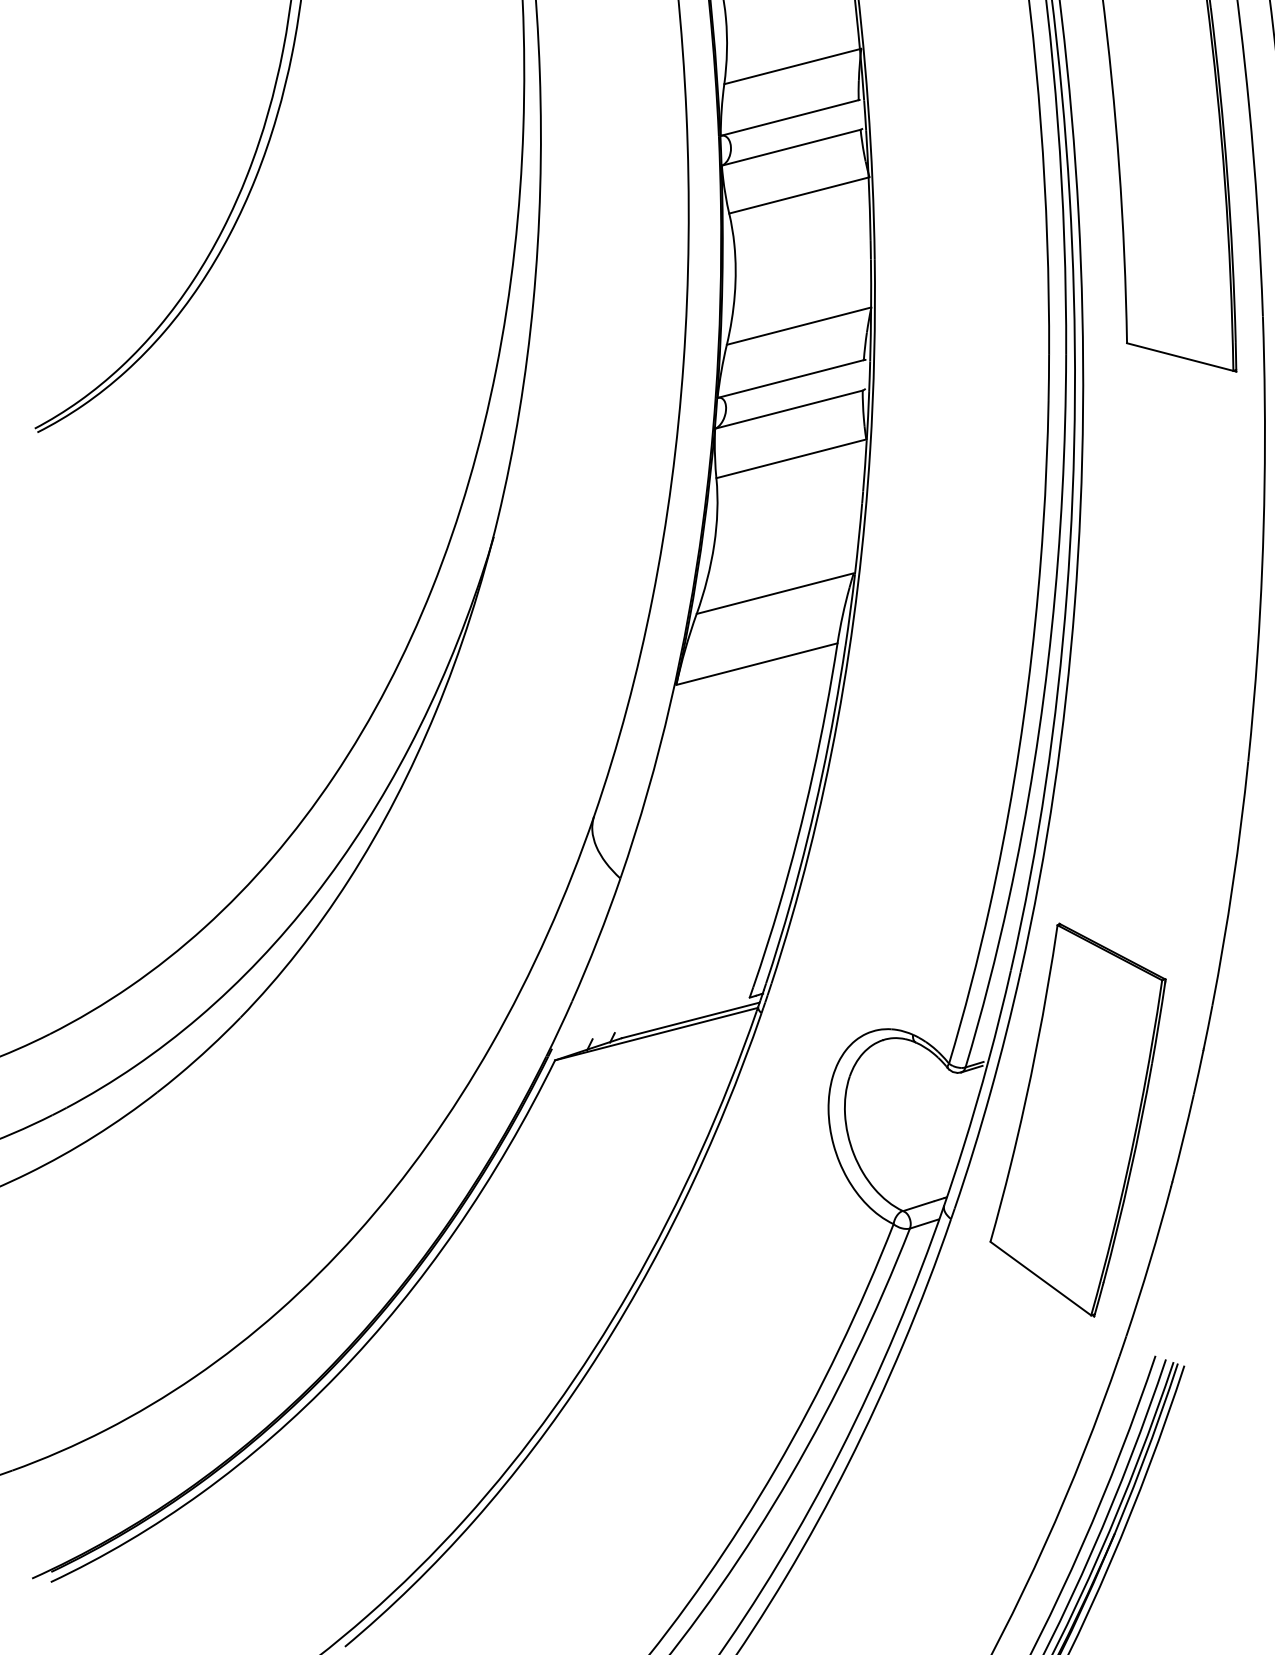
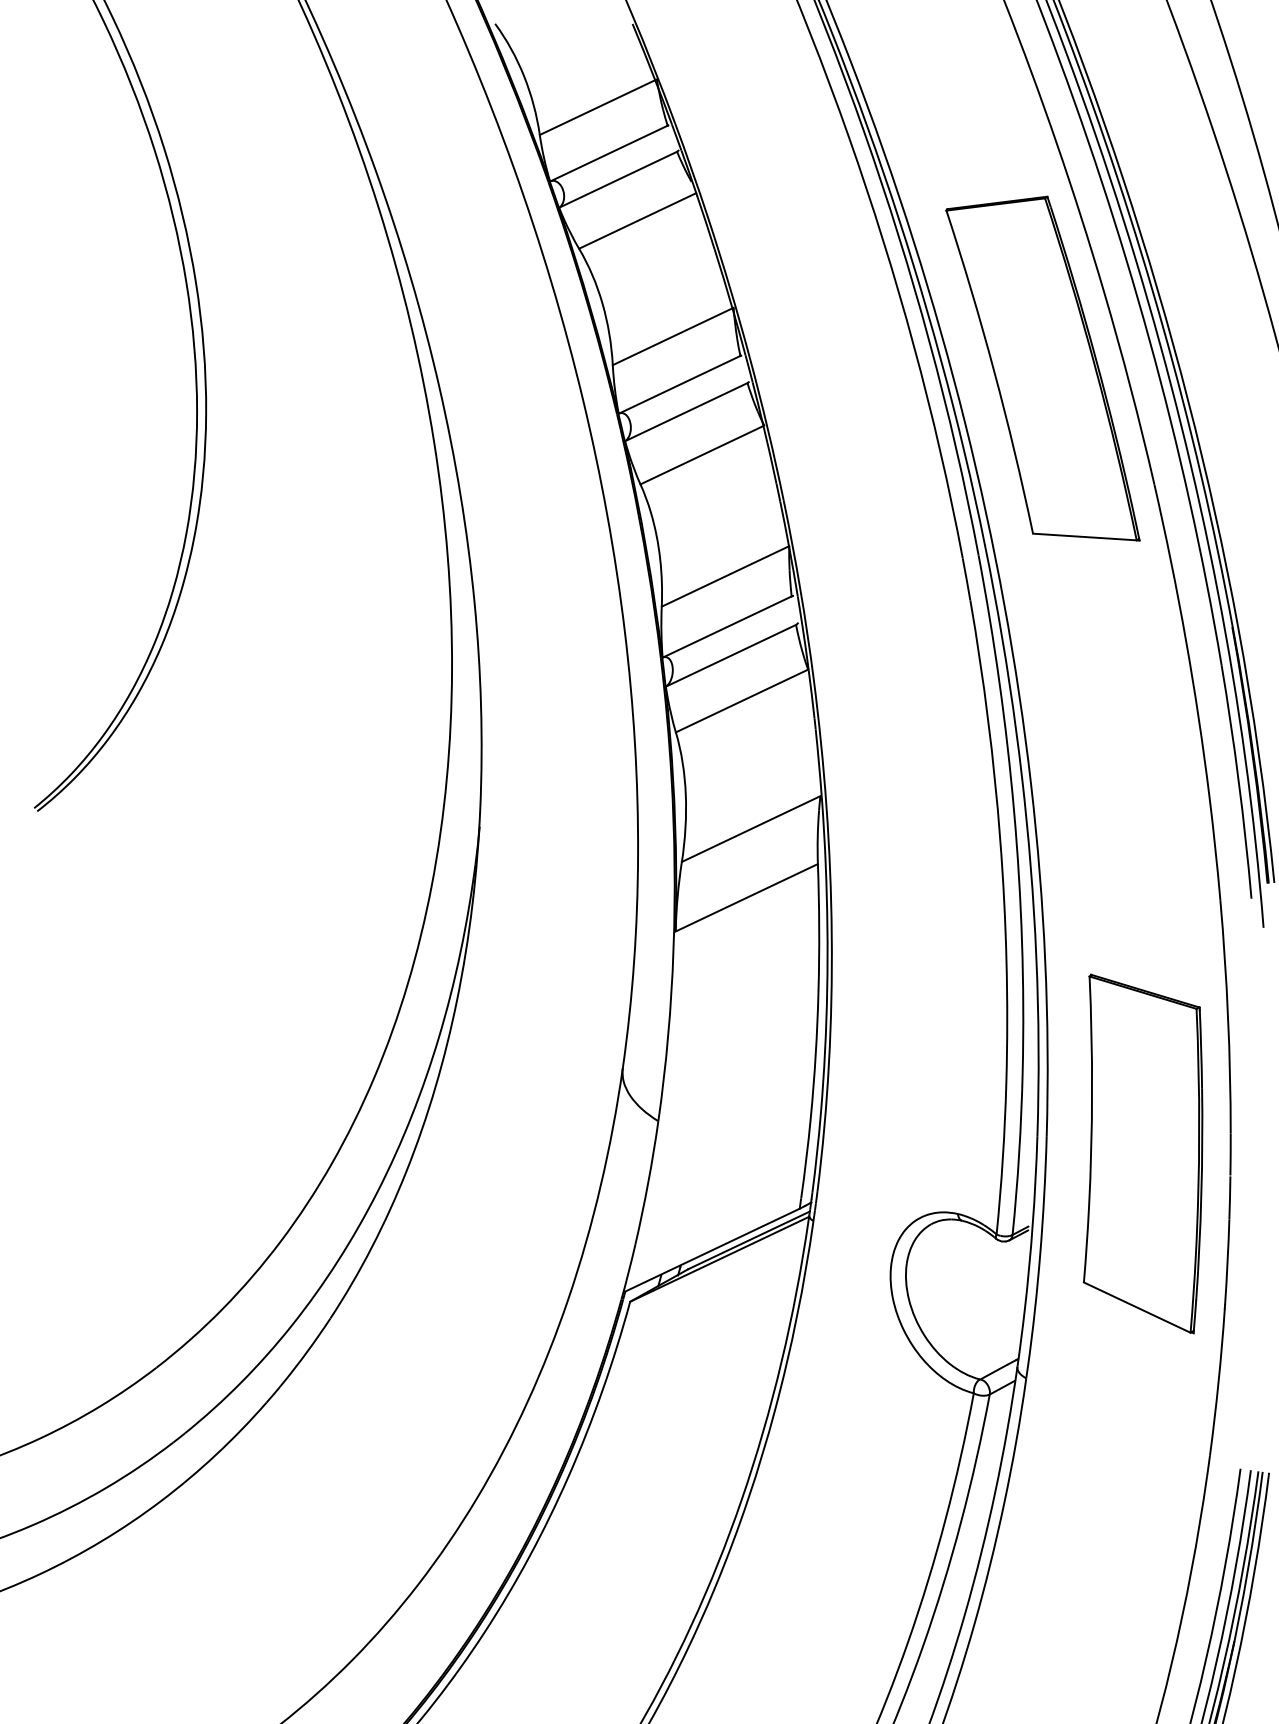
line: (651, 1022) -> (712, 1249), added
part: (1077, 1119) -> (1142, 1153), moved

